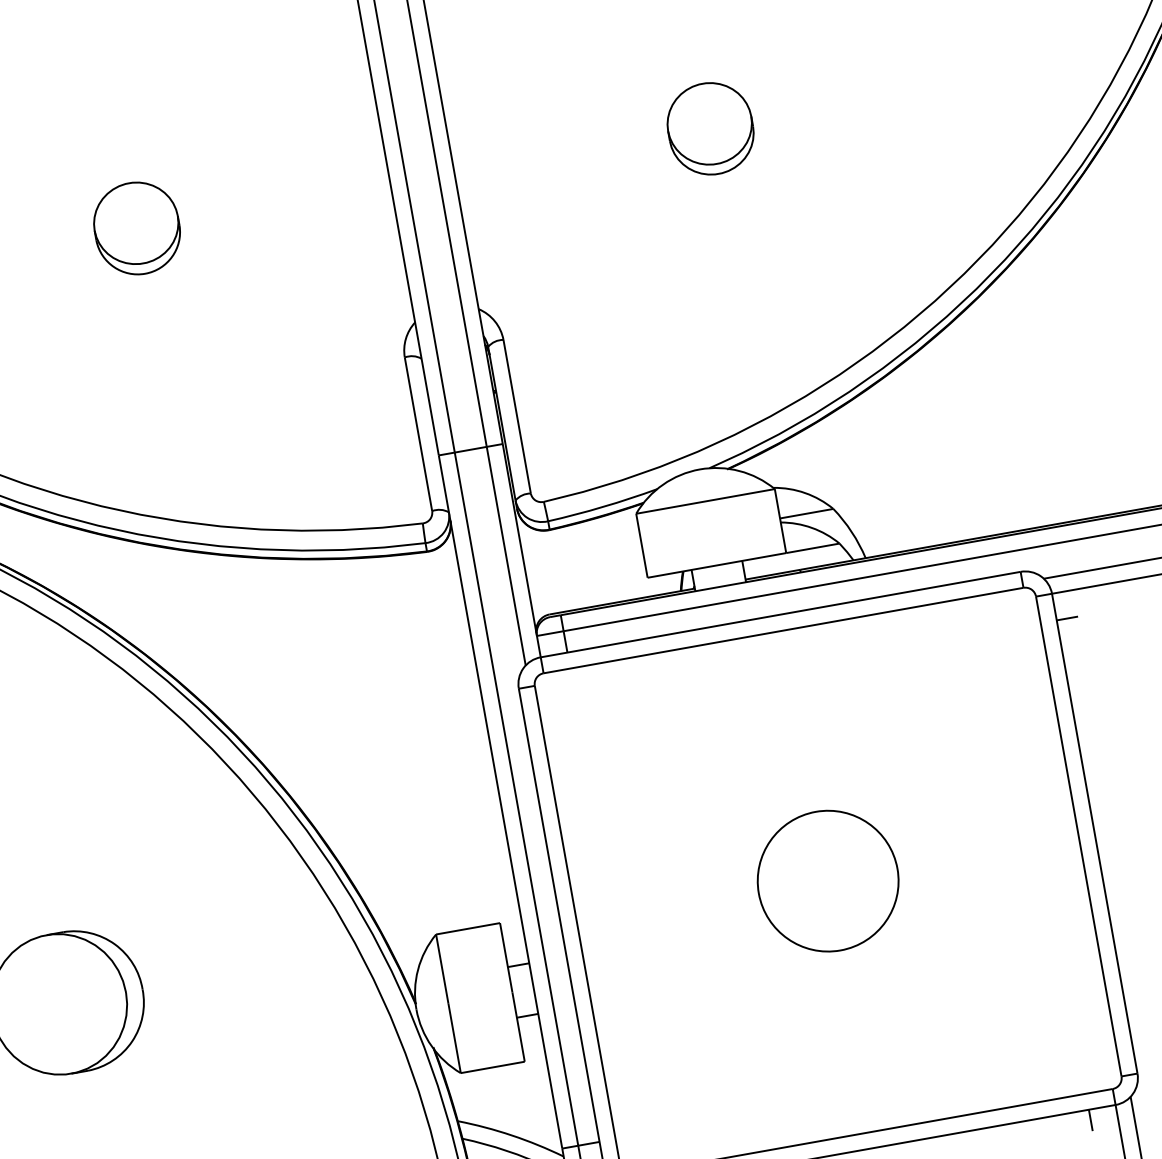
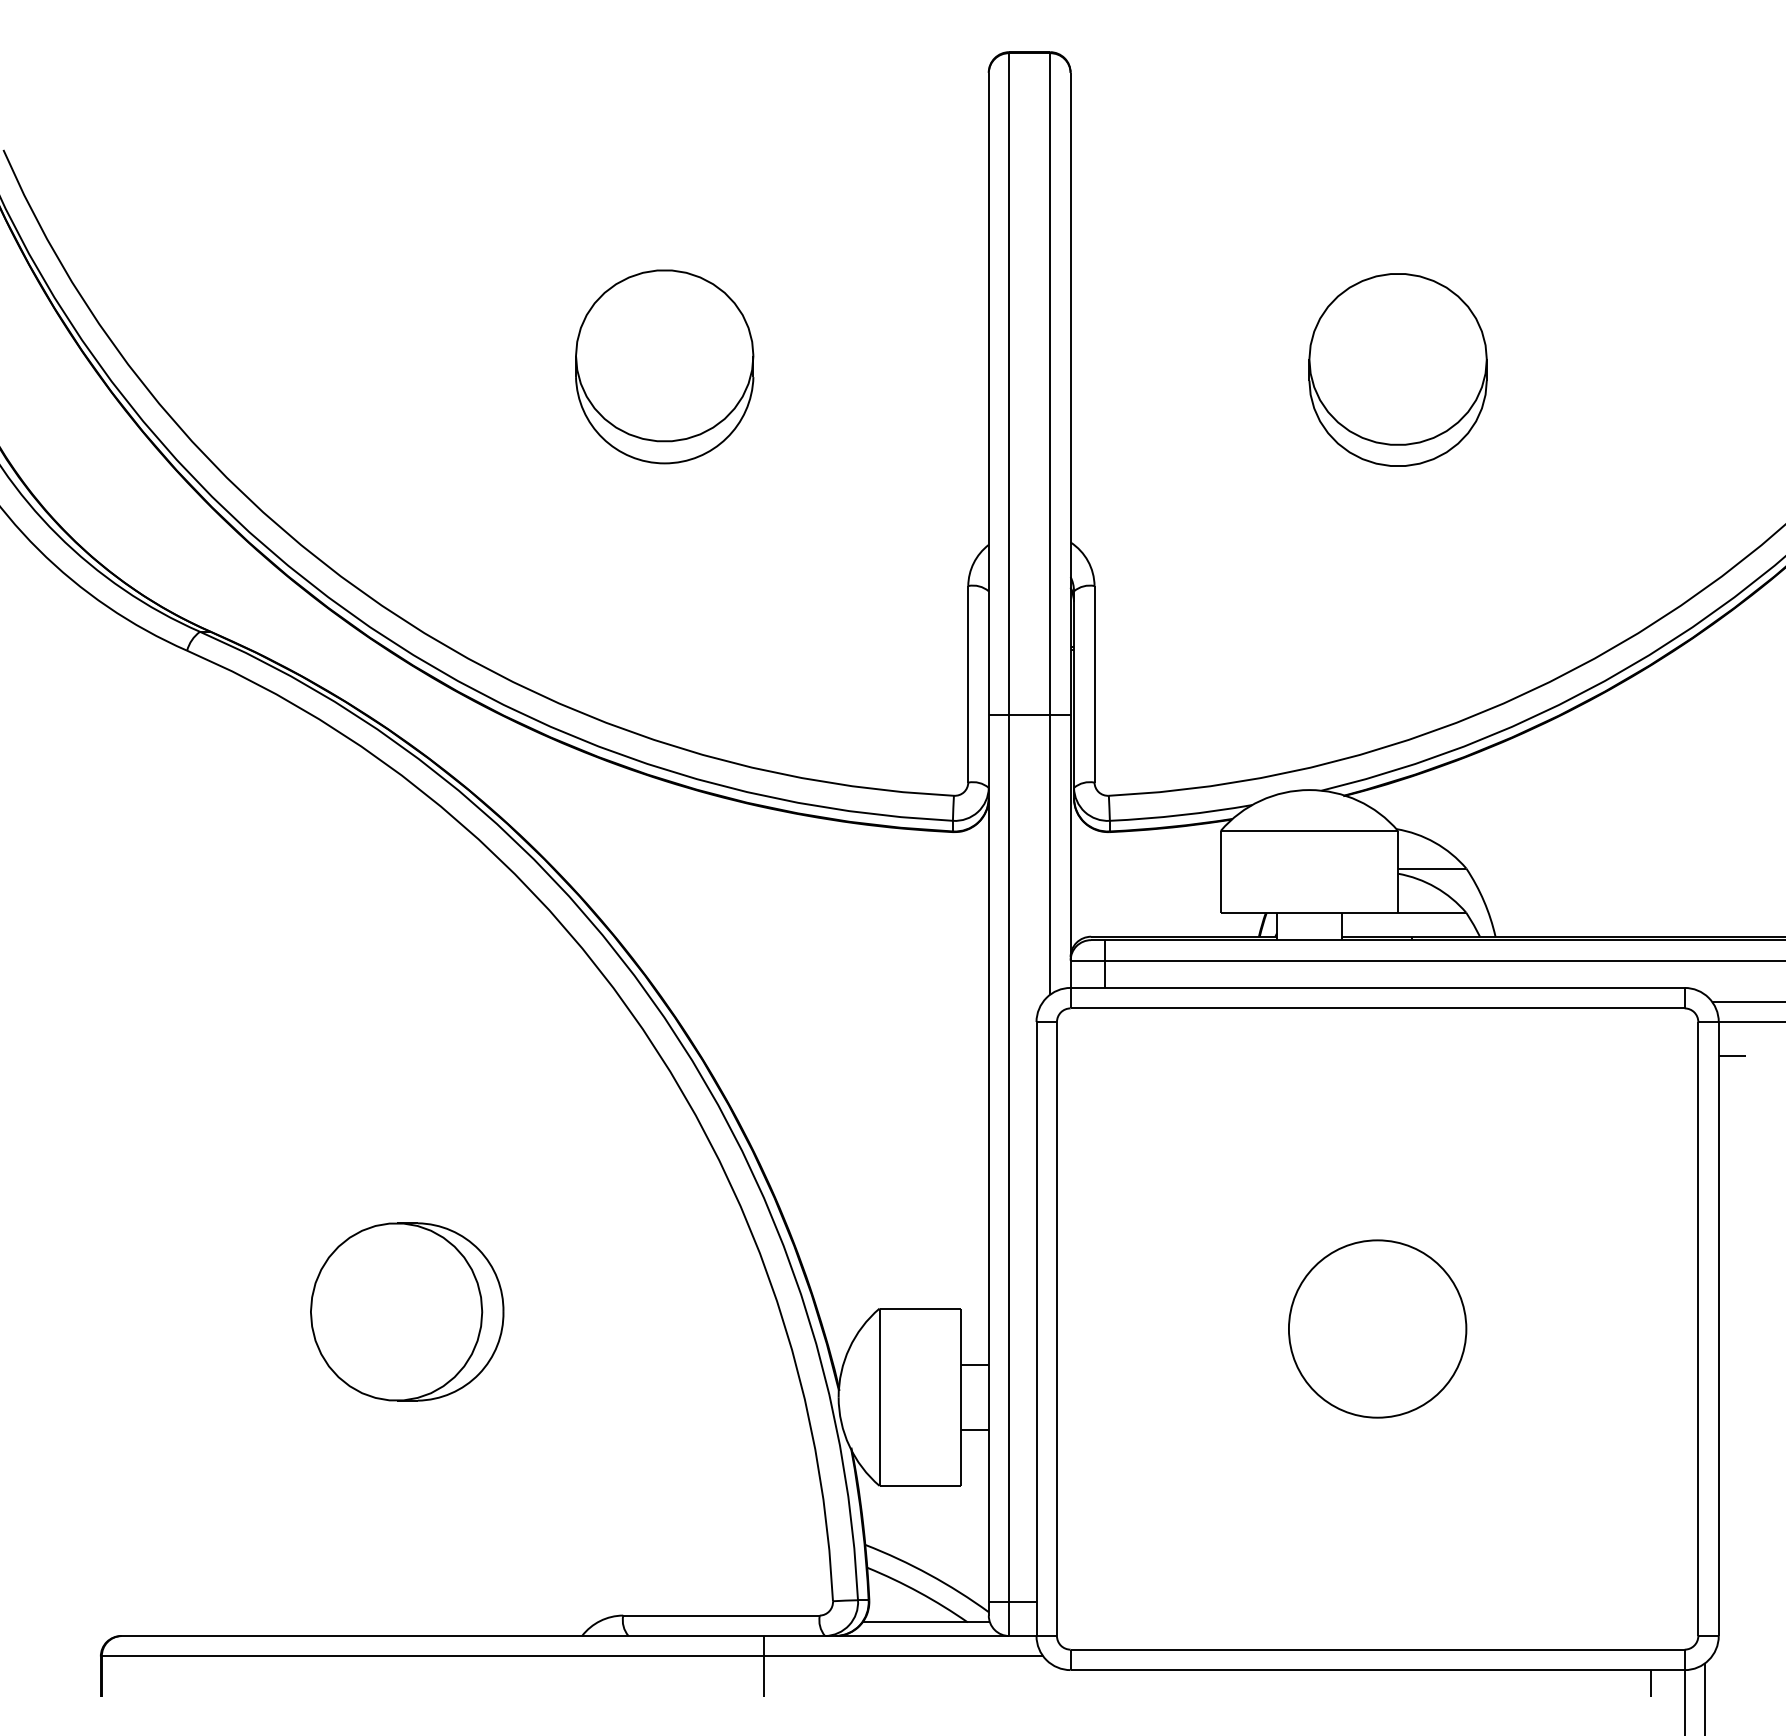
part: (710, 128) -> (1397, 369), size x1.67
part: (136, 228) -> (664, 366), size x1.67

